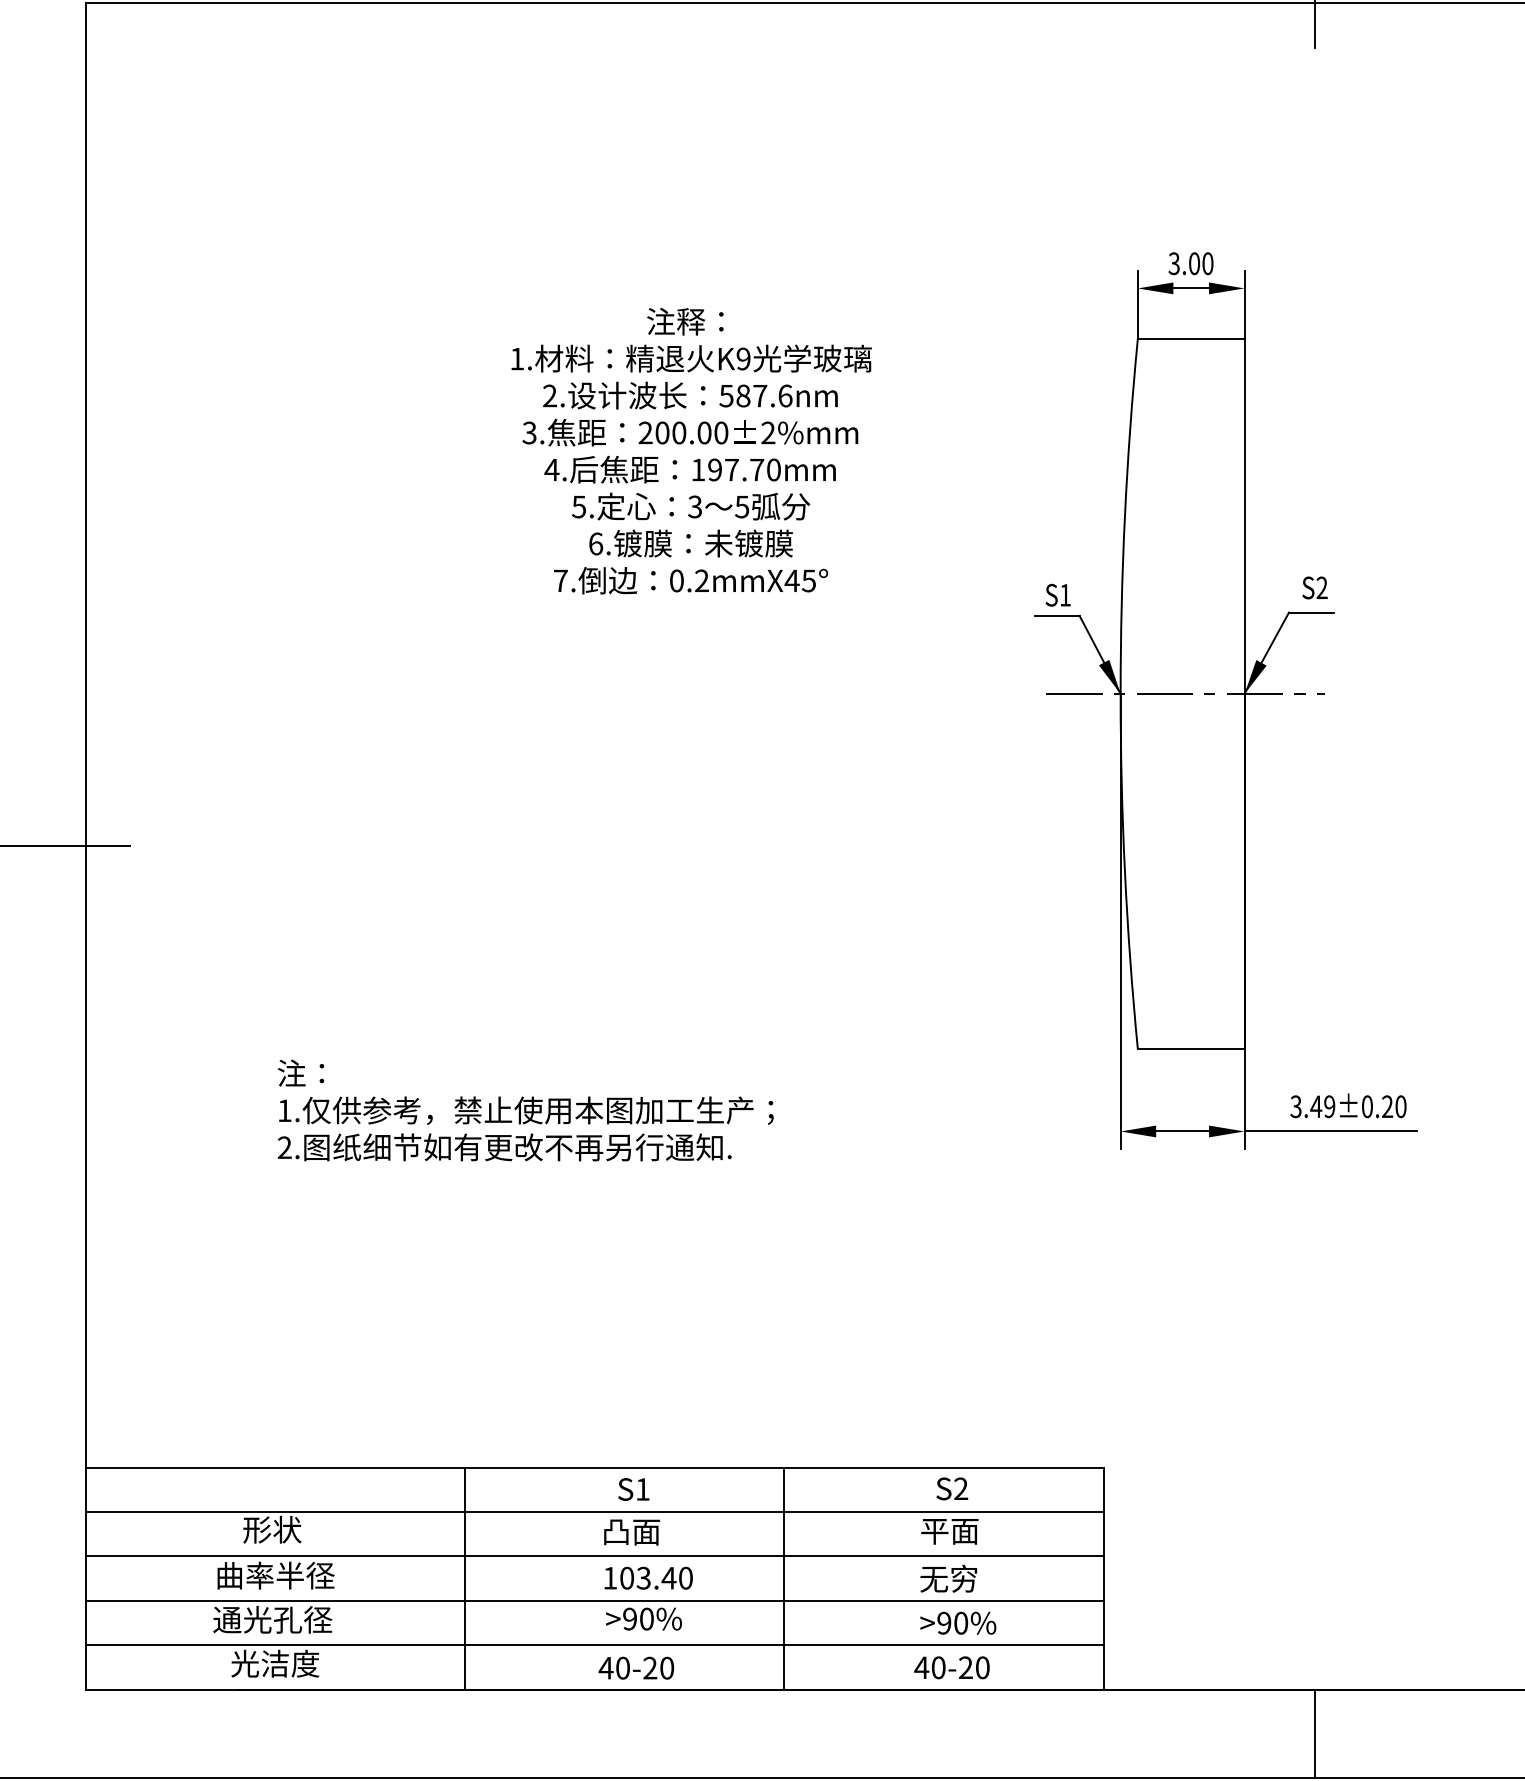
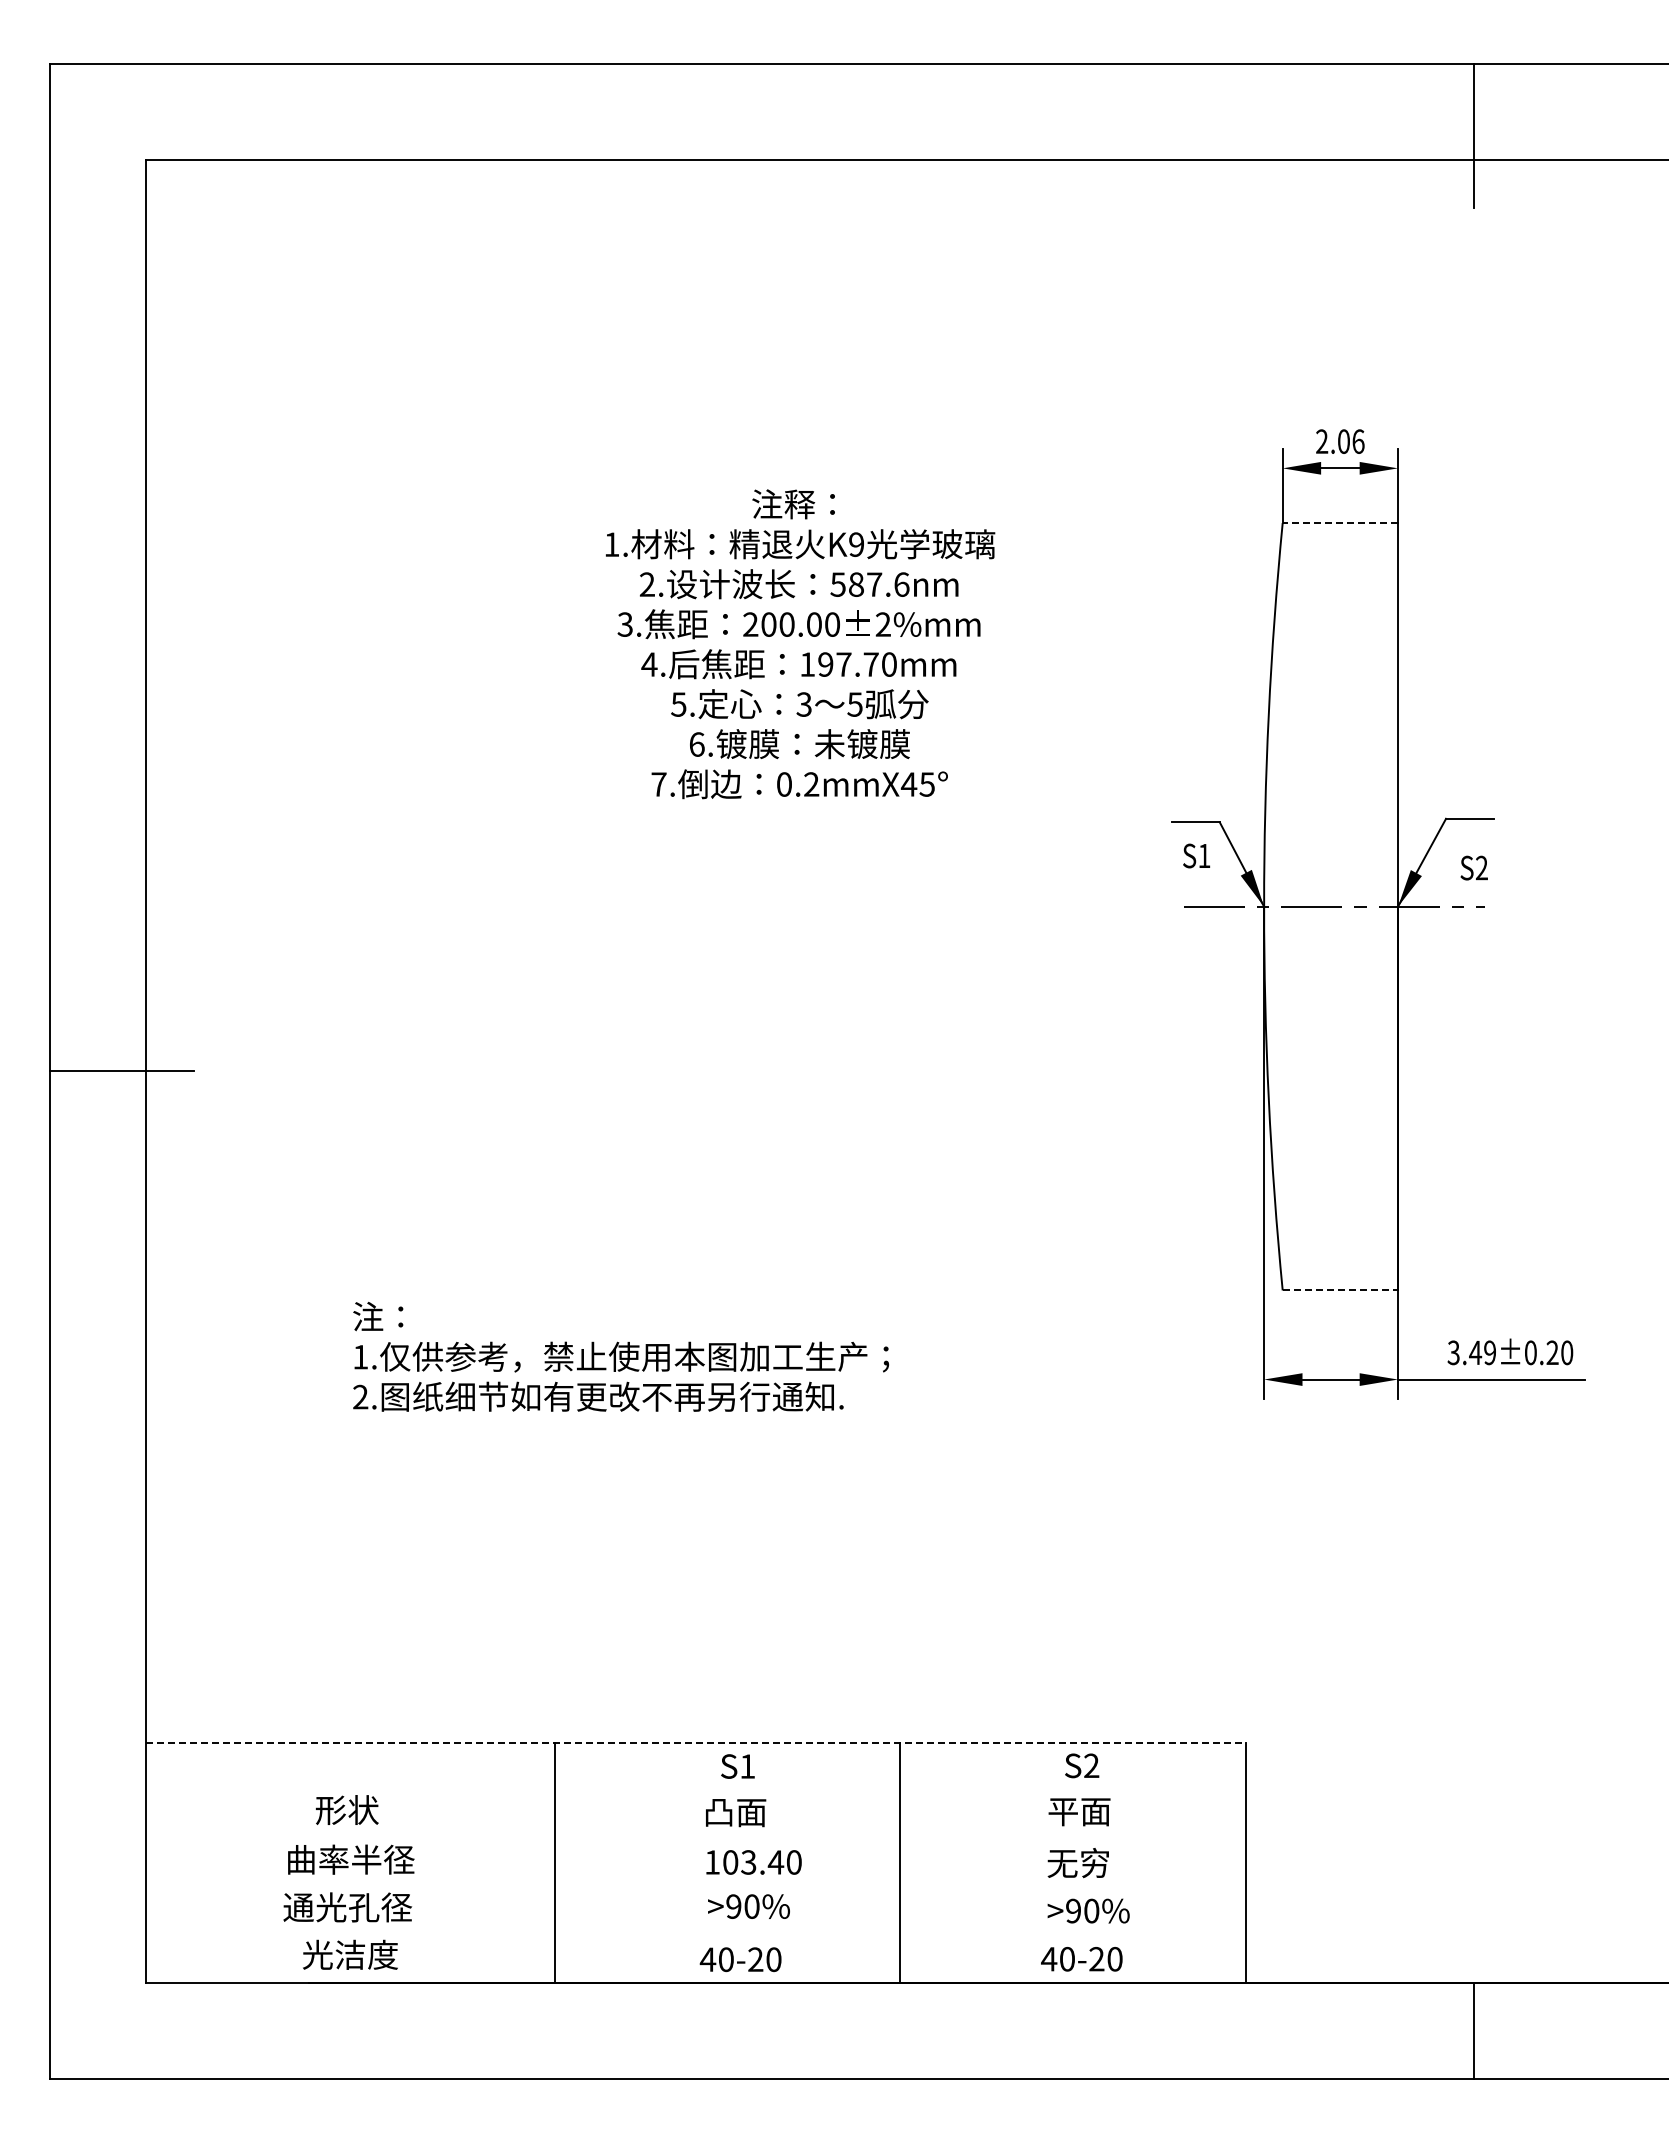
text: (1191, 263) -> (1340, 441), 3.00 -> 2.06
line: (1191, 339) -> (1340, 523), solid -> dashed
text: (1314, 587) -> (1473, 867), moved
text: (1058, 594) -> (1196, 855), moved
line: (1191, 1049) -> (1340, 1290), solid -> dashed
line: (594, 1467) -> (695, 1742), solid -> dashed
line: (594, 1511) -> (695, 1790), removed
line: (594, 1556) -> (695, 1838), removed
line: (594, 1600) -> (695, 1886), removed
line: (594, 1644) -> (695, 1934), removed

